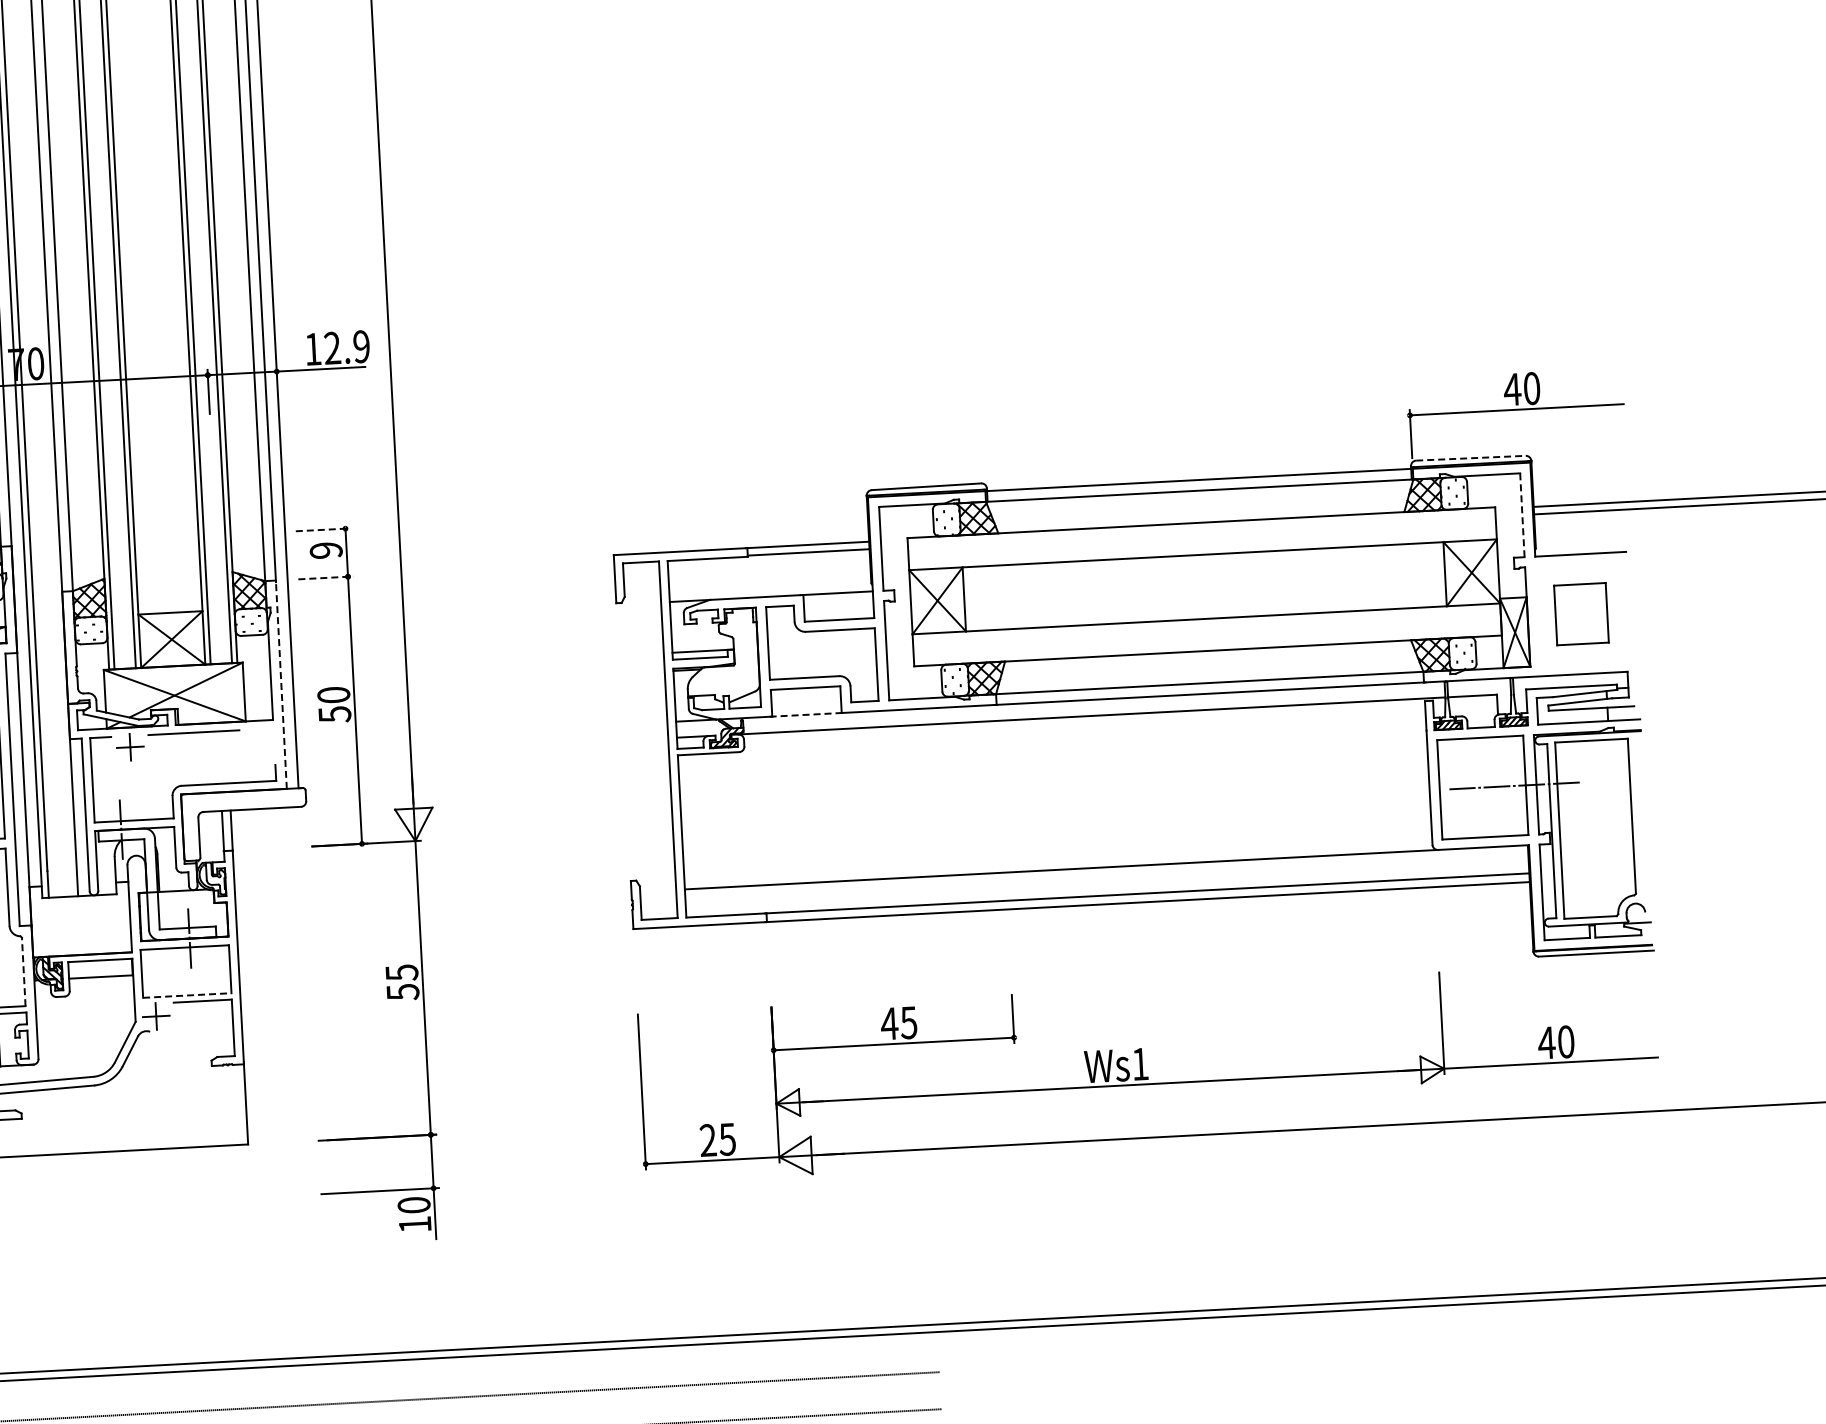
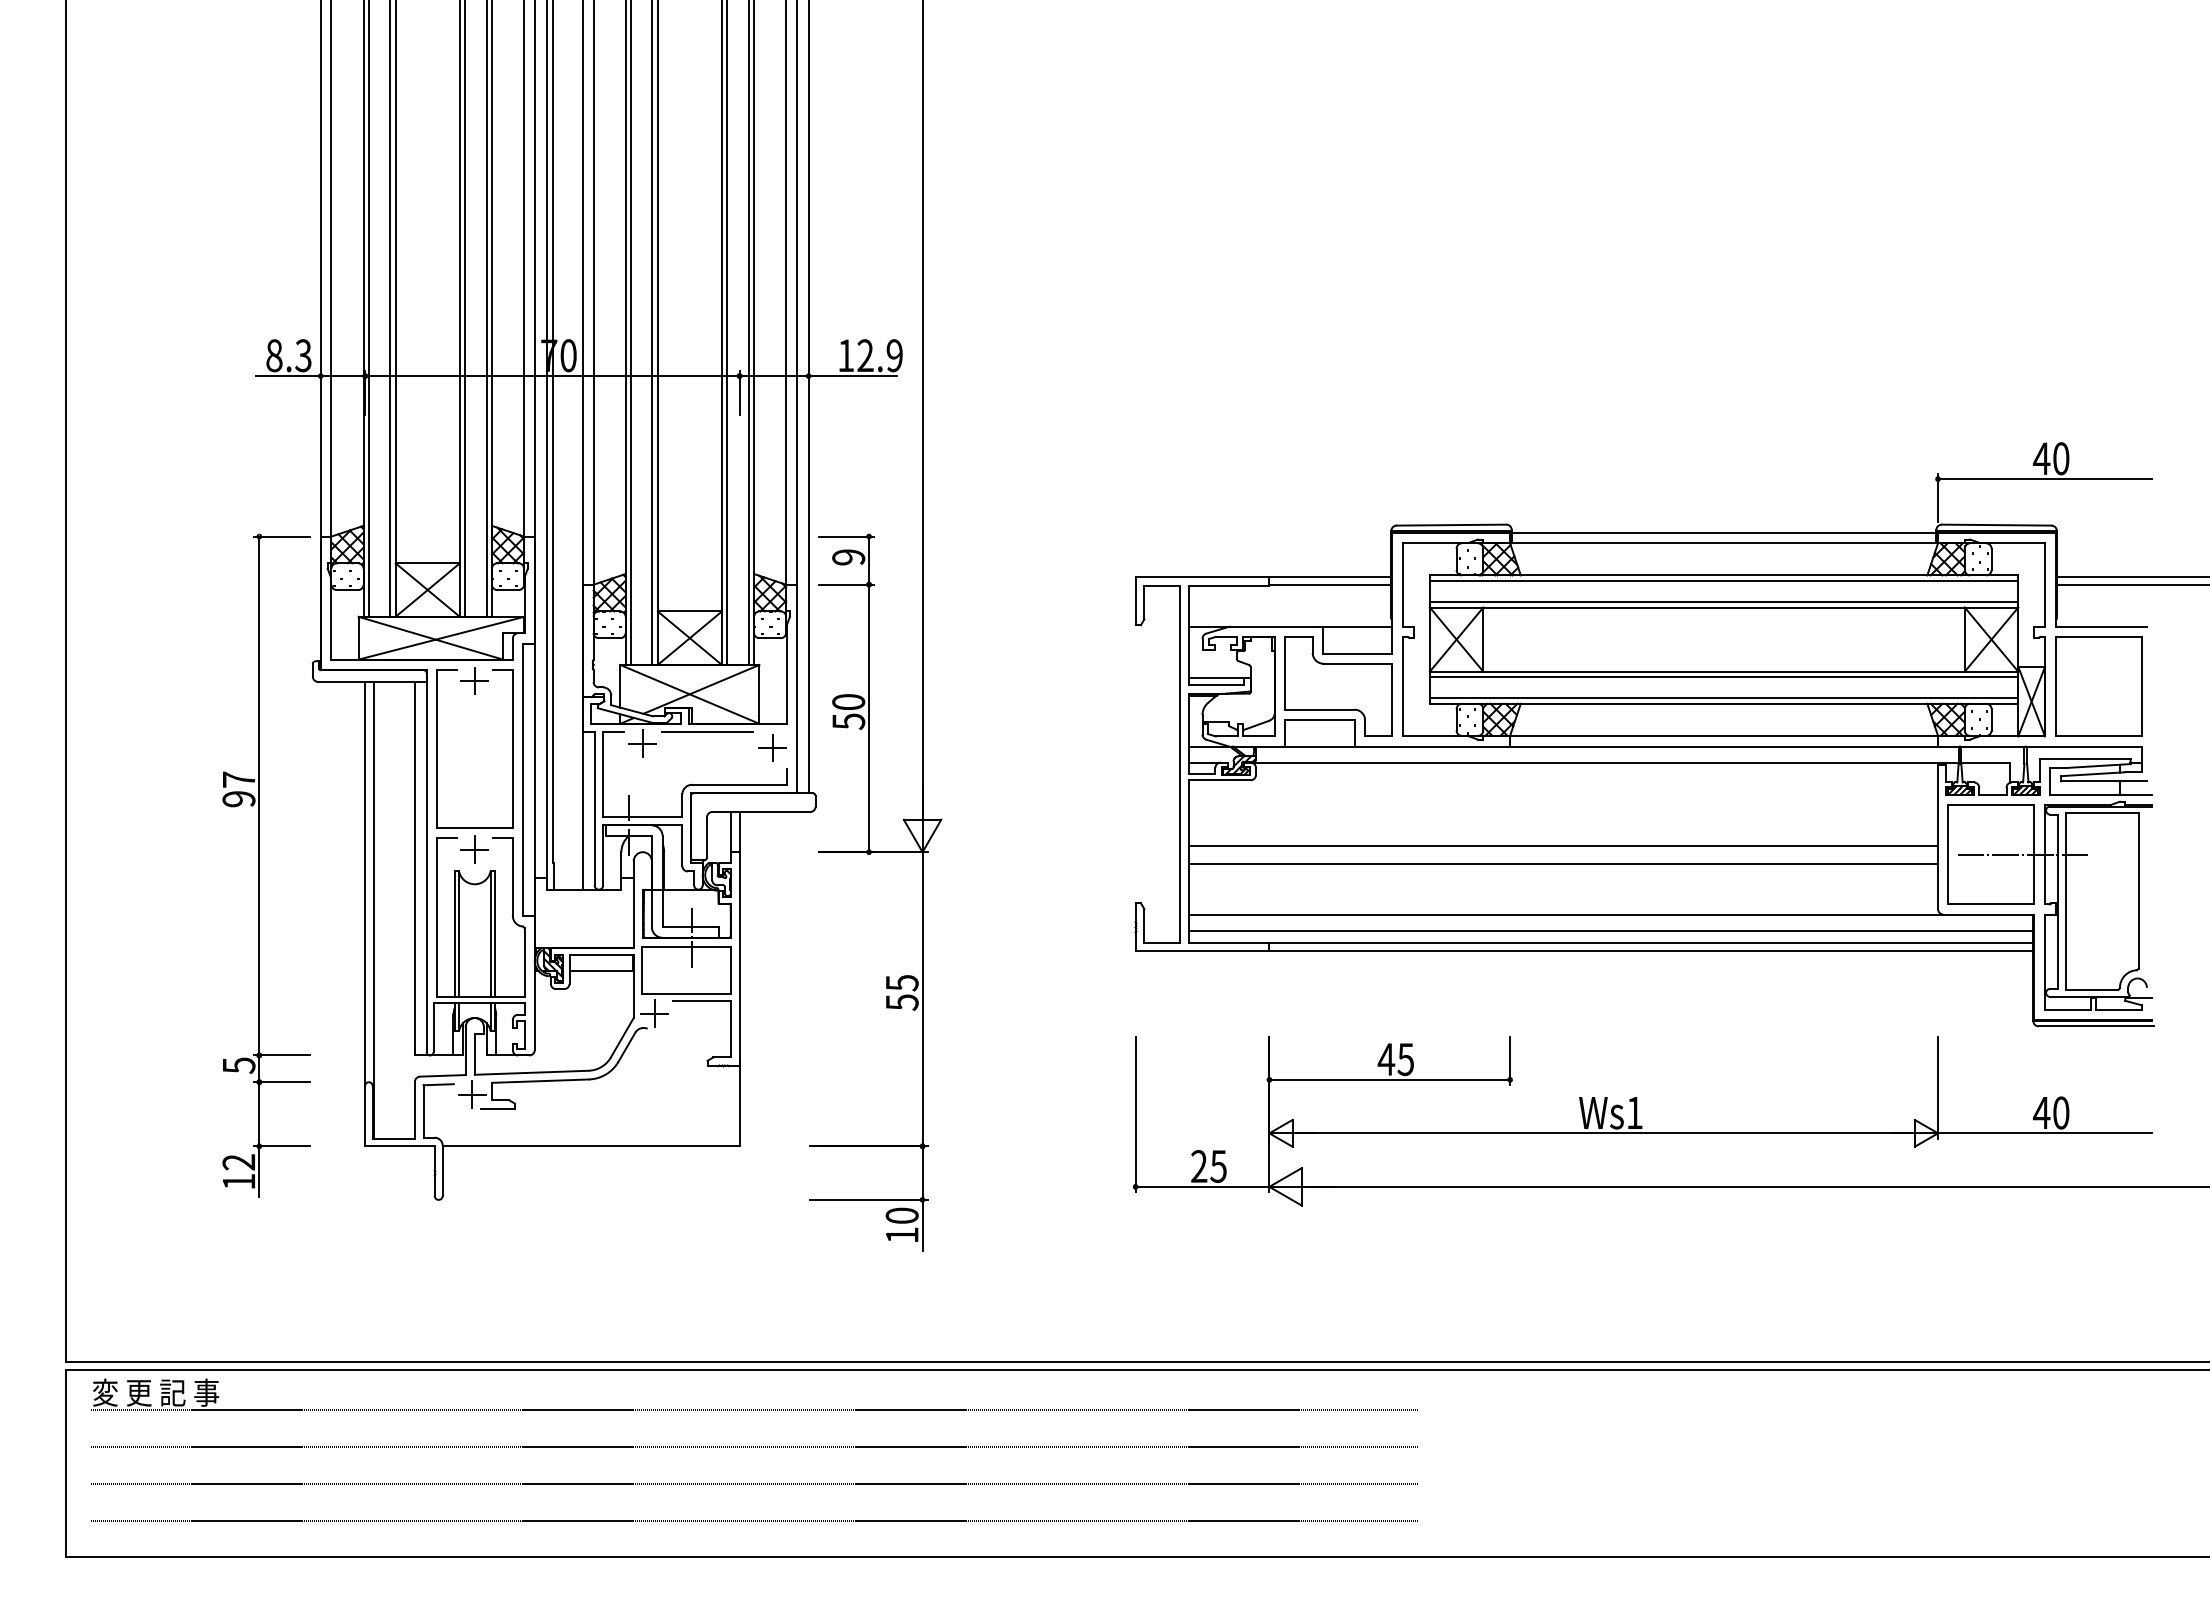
line: (1470, 458) -> (1996, 525), dashed -> solid
line: (1522, 514) -> (2045, 584), dashed -> solid
line: (1201, 527) -> (1723, 580), added
line: (322, 529) -> (846, 536), dashed -> solid
line: (1202, 549) -> (1723, 602), added
line: (325, 577) -> (846, 584), dashed -> solid
part: (1581, 614) -> (2098, 686), size x1.67
line: (1206, 624) -> (1723, 677), added
line: (1207, 645) -> (1723, 698), added
line: (280, 684) -> (796, 688), dashed -> solid
line: (807, 714) -> (1320, 746), dashed -> solid
part: (260, 744) -> (772, 747), added
line: (1055, 800) -> (1563, 845), added
line: (1056, 818) -> (1563, 863), added
line: (1107, 883) -> (1611, 930), added
line: (23, 971) -> (524, 961), dashed -> solid
line: (188, 995) -> (687, 994), dashed -> solid

